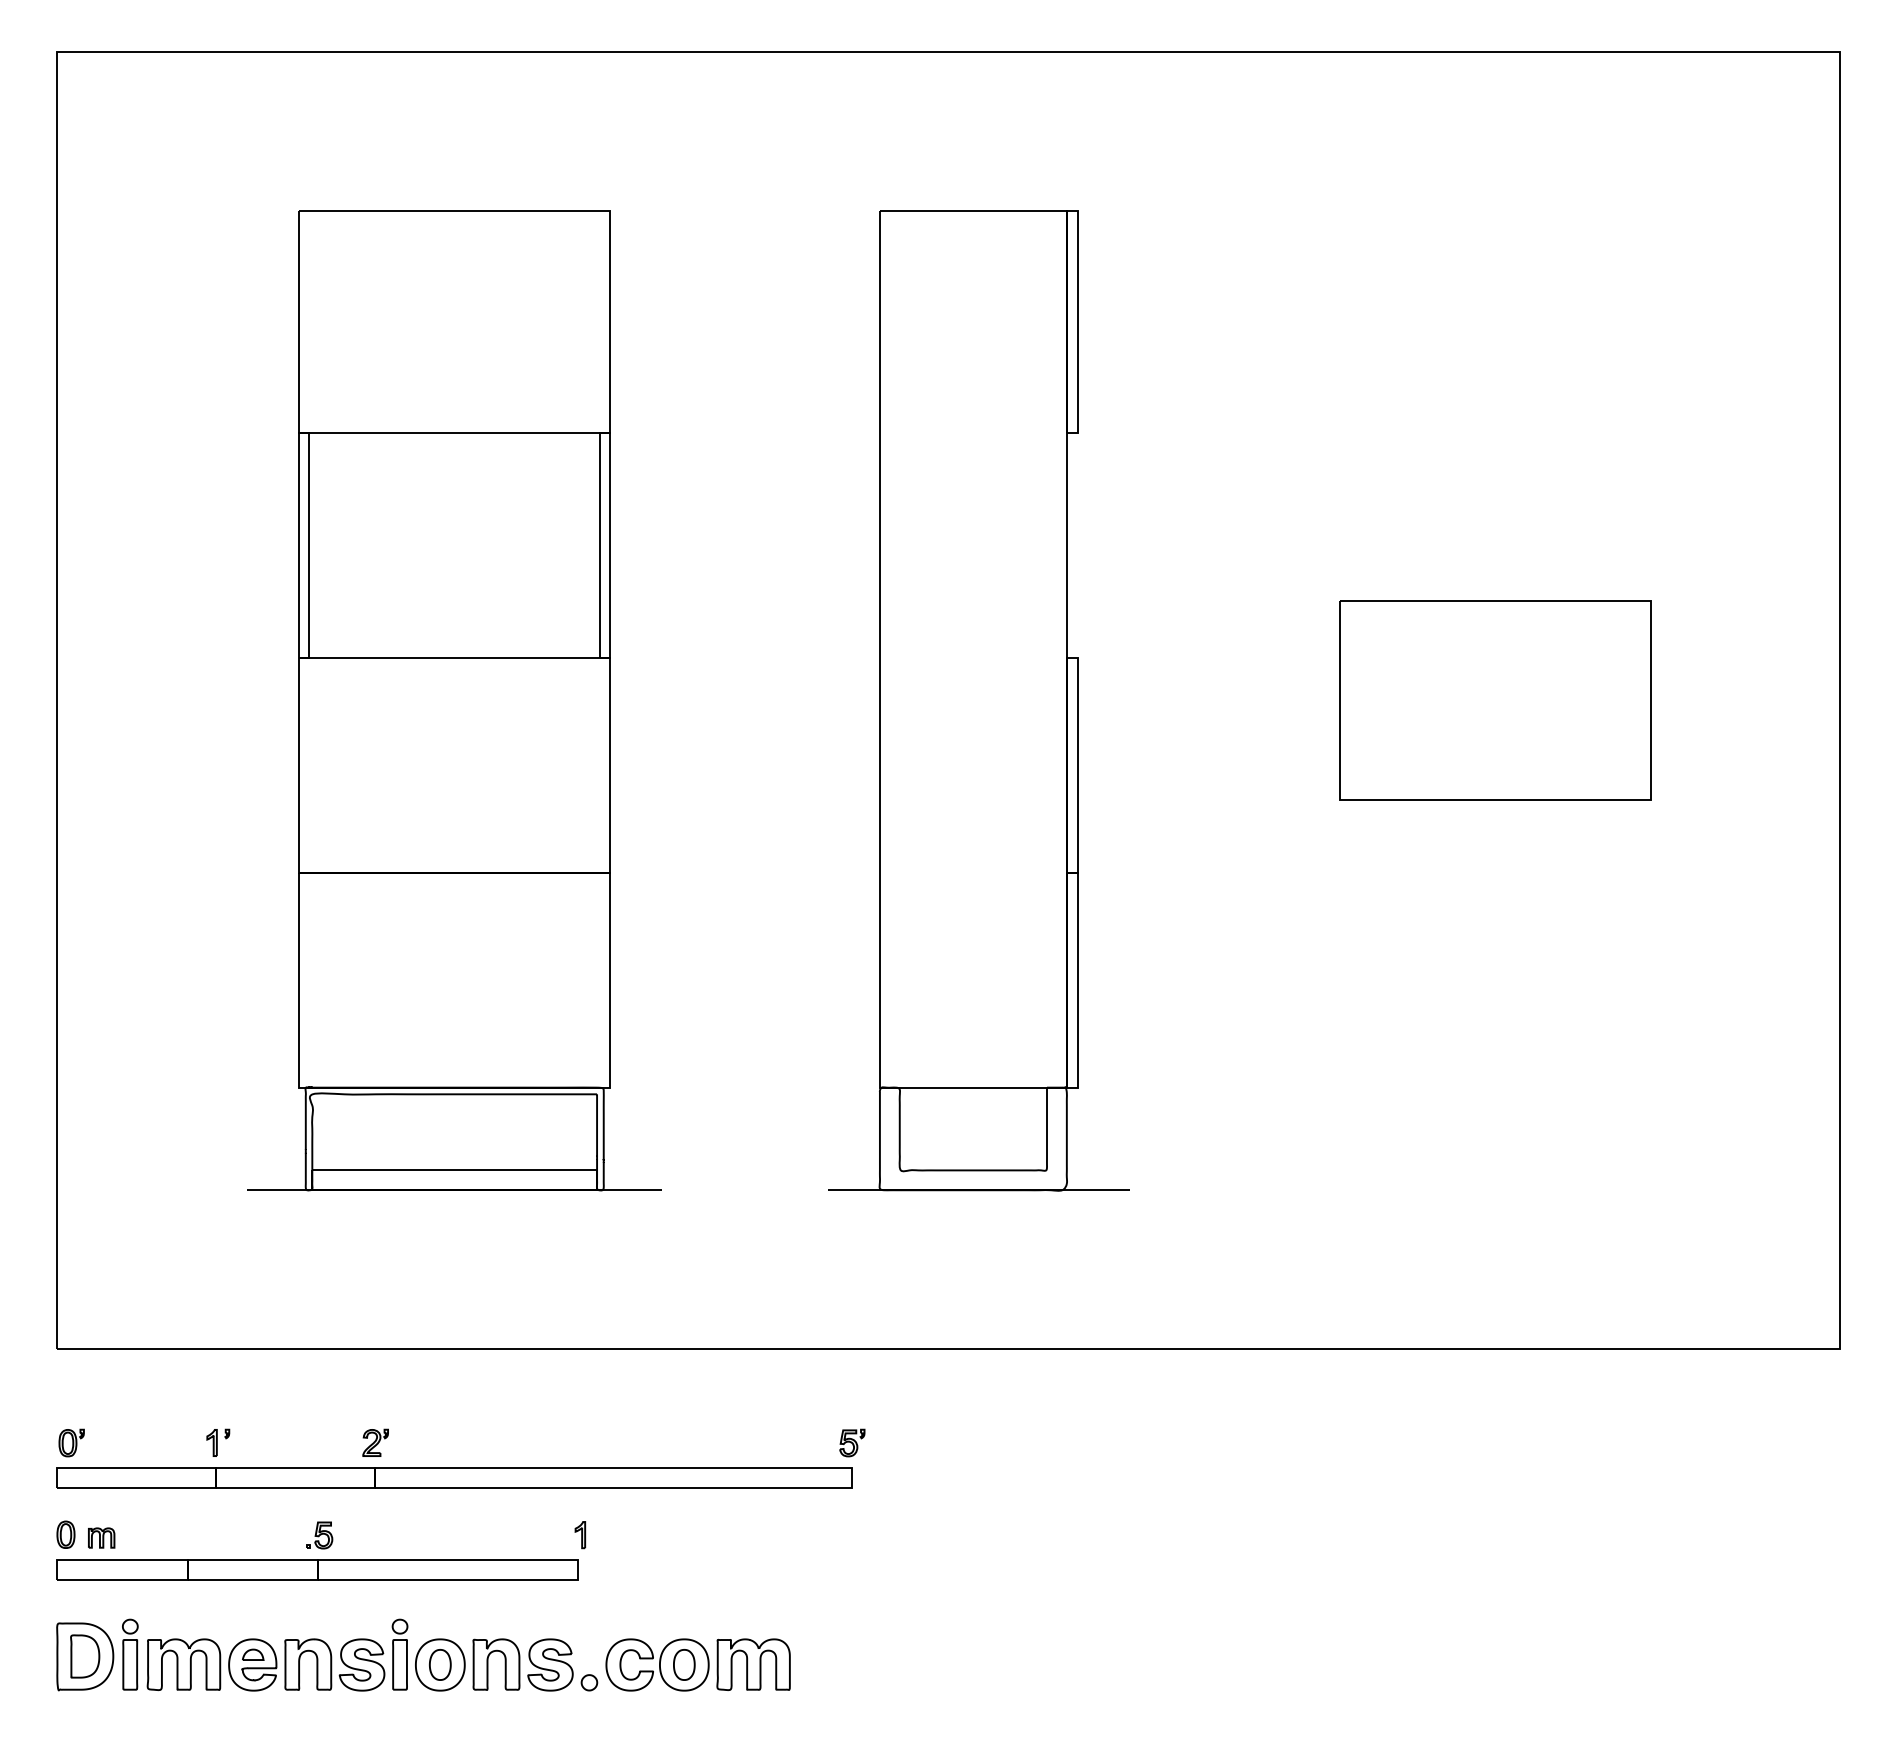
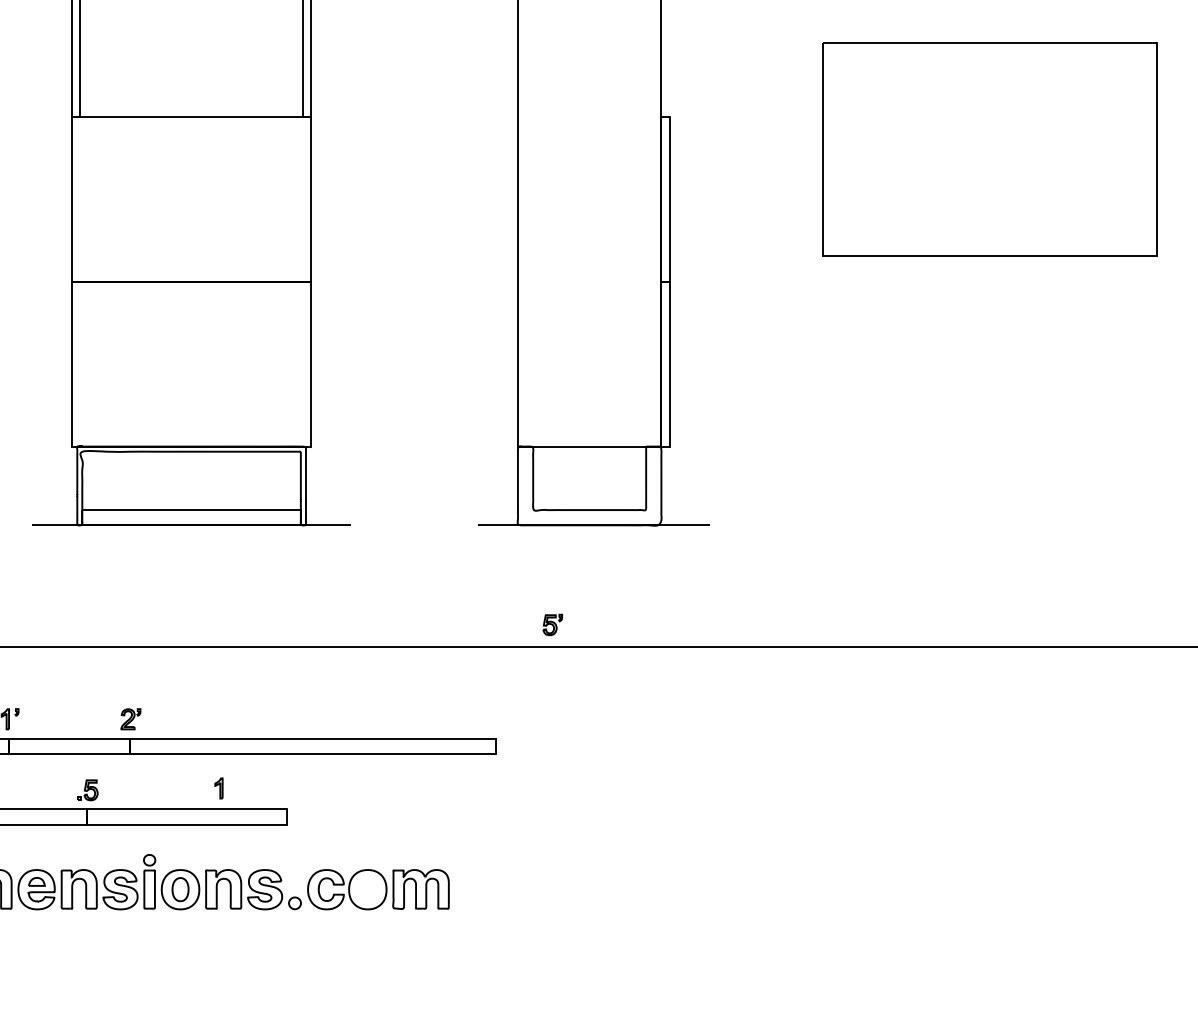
part: (1495, 700) -> (990, 149), size x1.4
part: (852, 1442) -> (552, 624), moved
part: (580, 1535) -> (219, 788), moved
part: (684, 1664) -> (367, 889), removed

